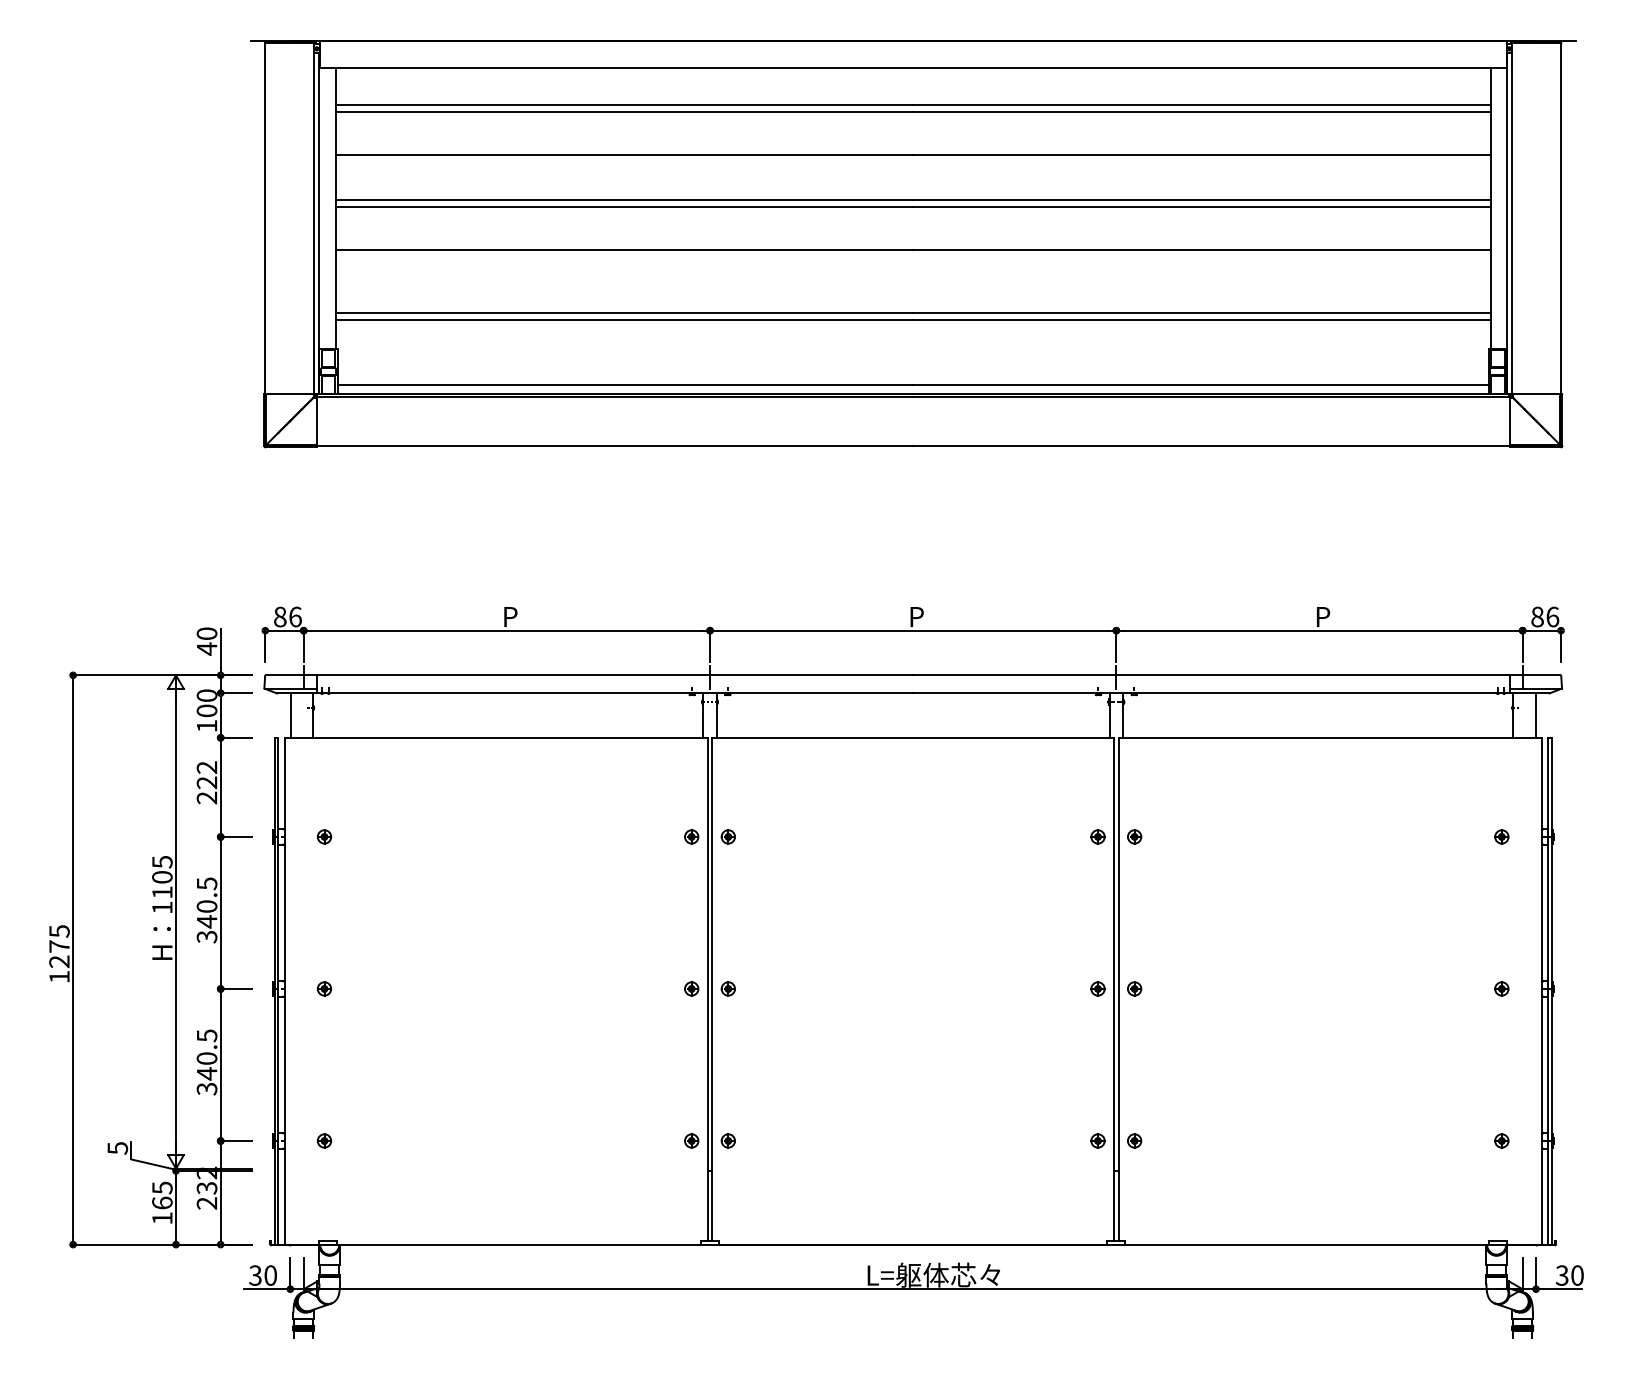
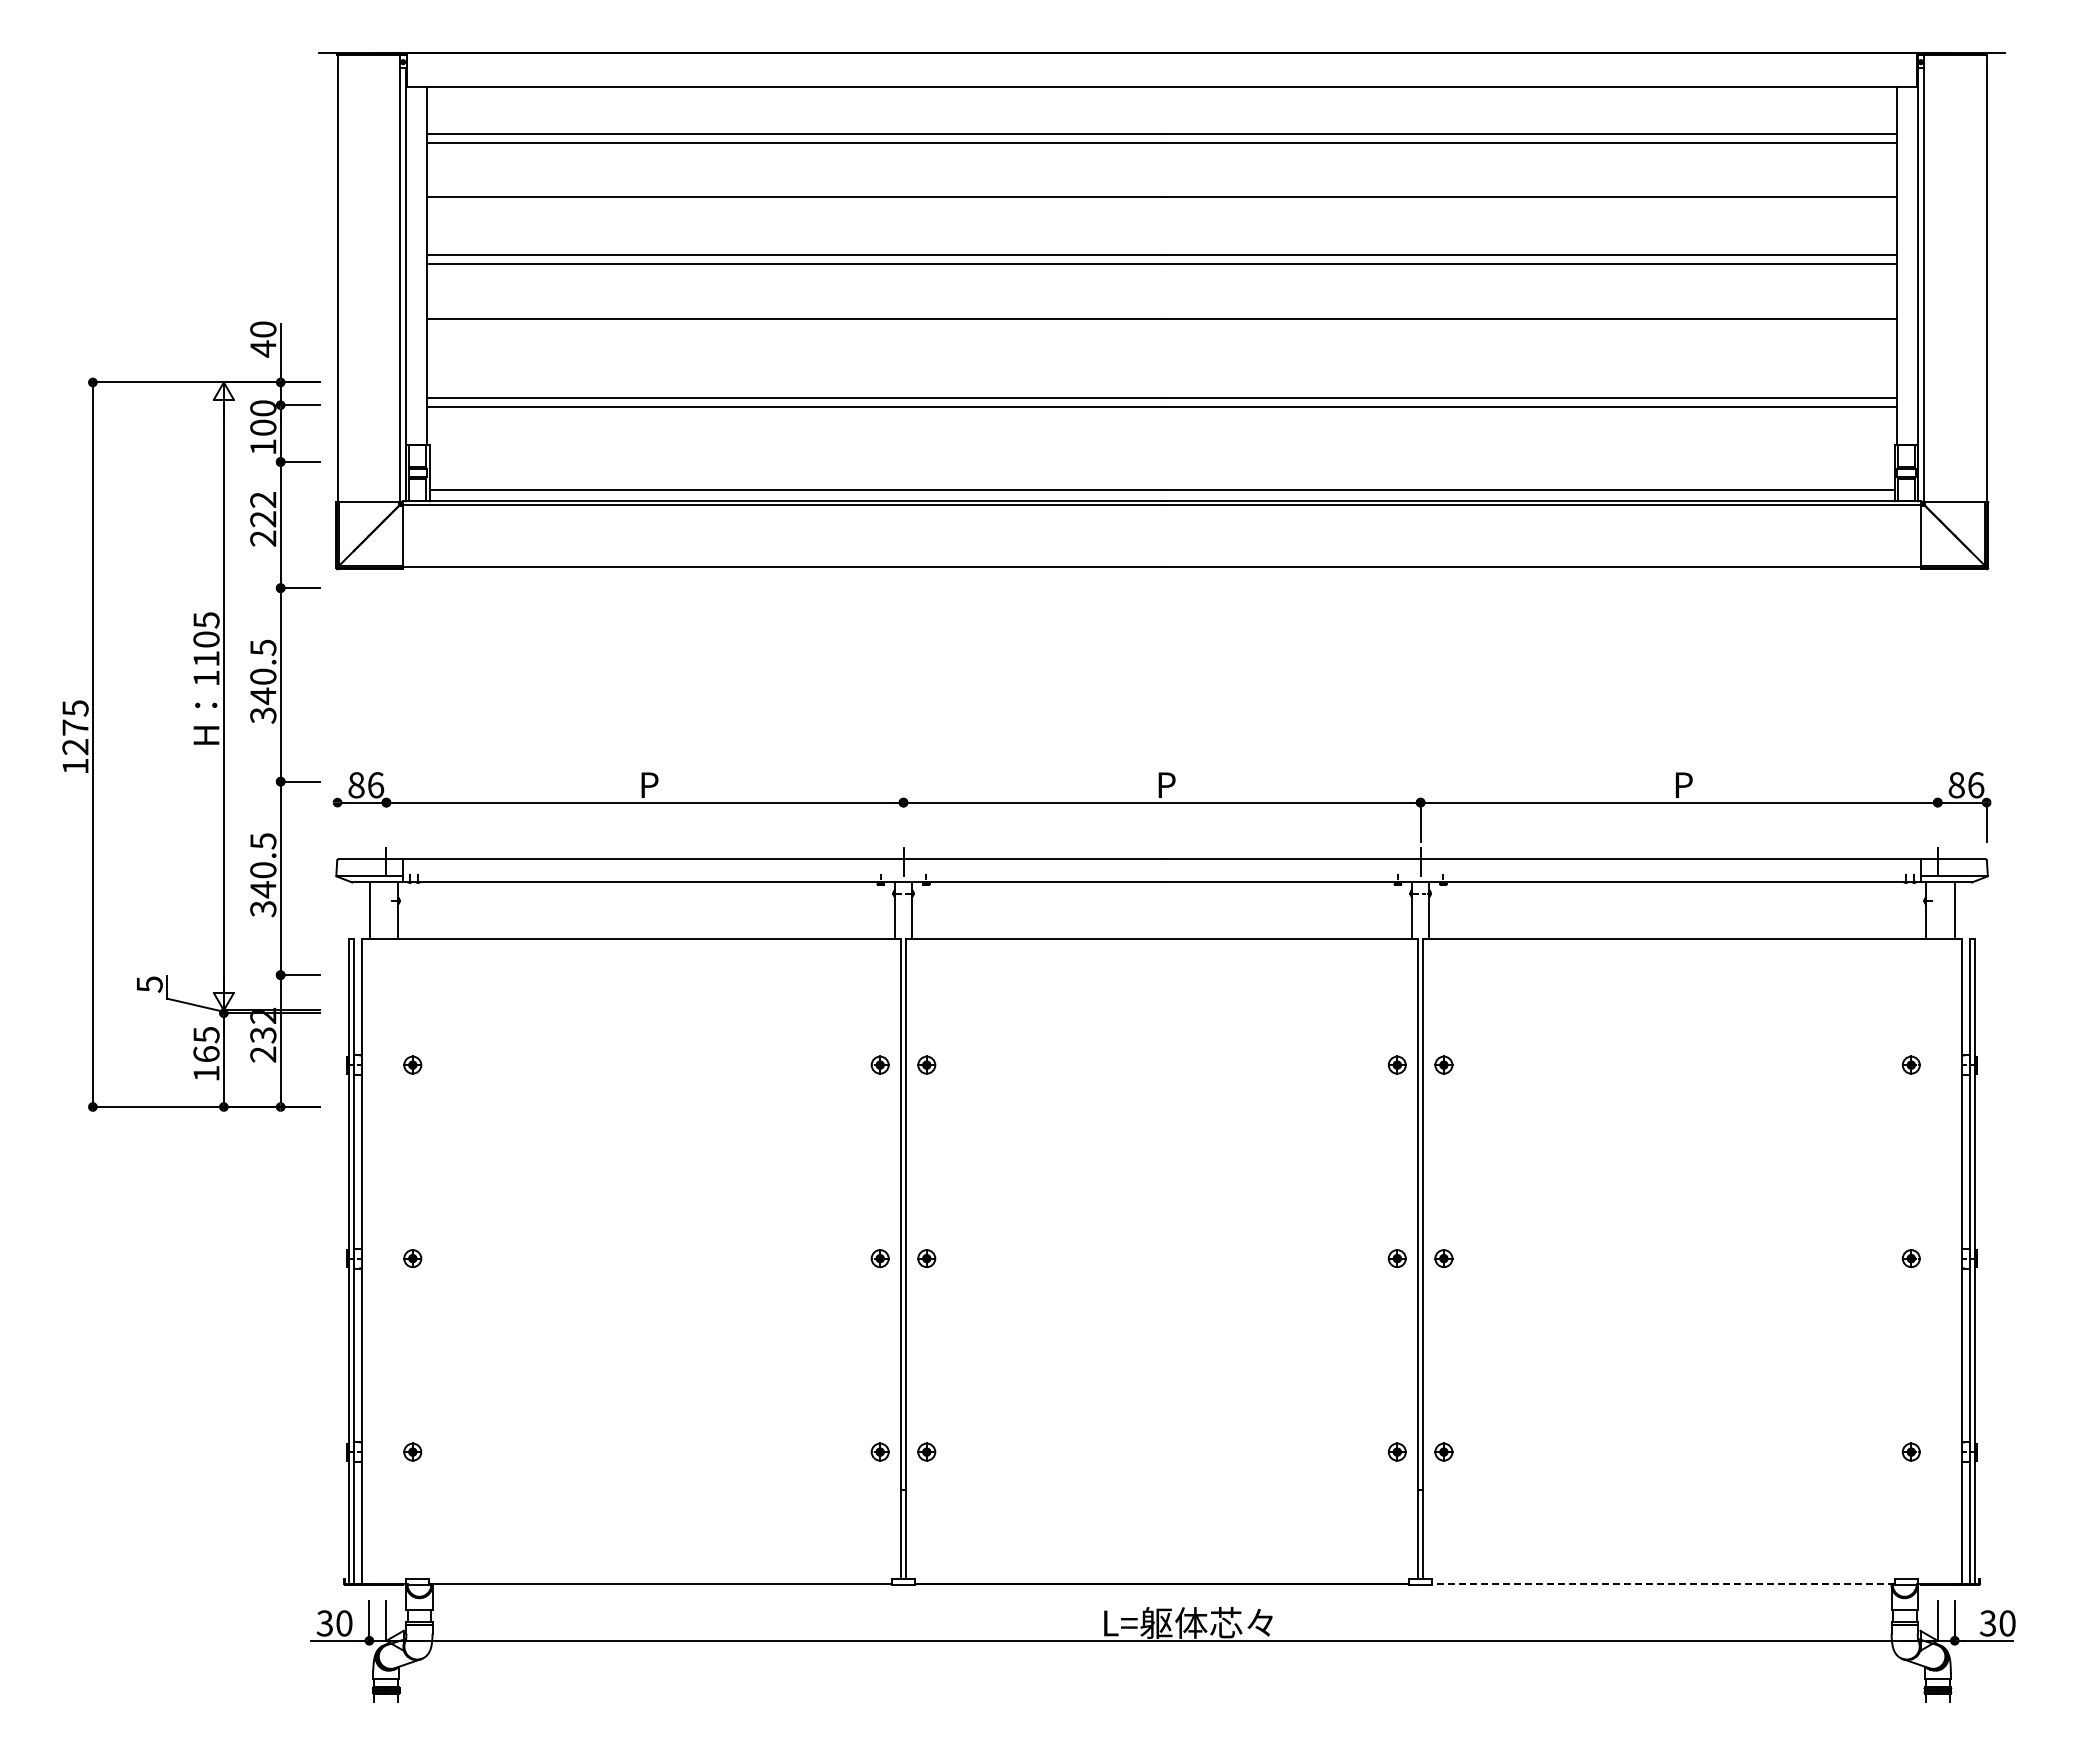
line: (265, 646) -> (337, 822), removed
line: (303, 646) -> (386, 822), removed
line: (710, 646) -> (903, 822), removed
line: (1522, 646) -> (1937, 822), removed
part: (150, 937) -> (191, 716), moved
line: (1307, 1244) -> (1663, 1583), solid -> dashed

